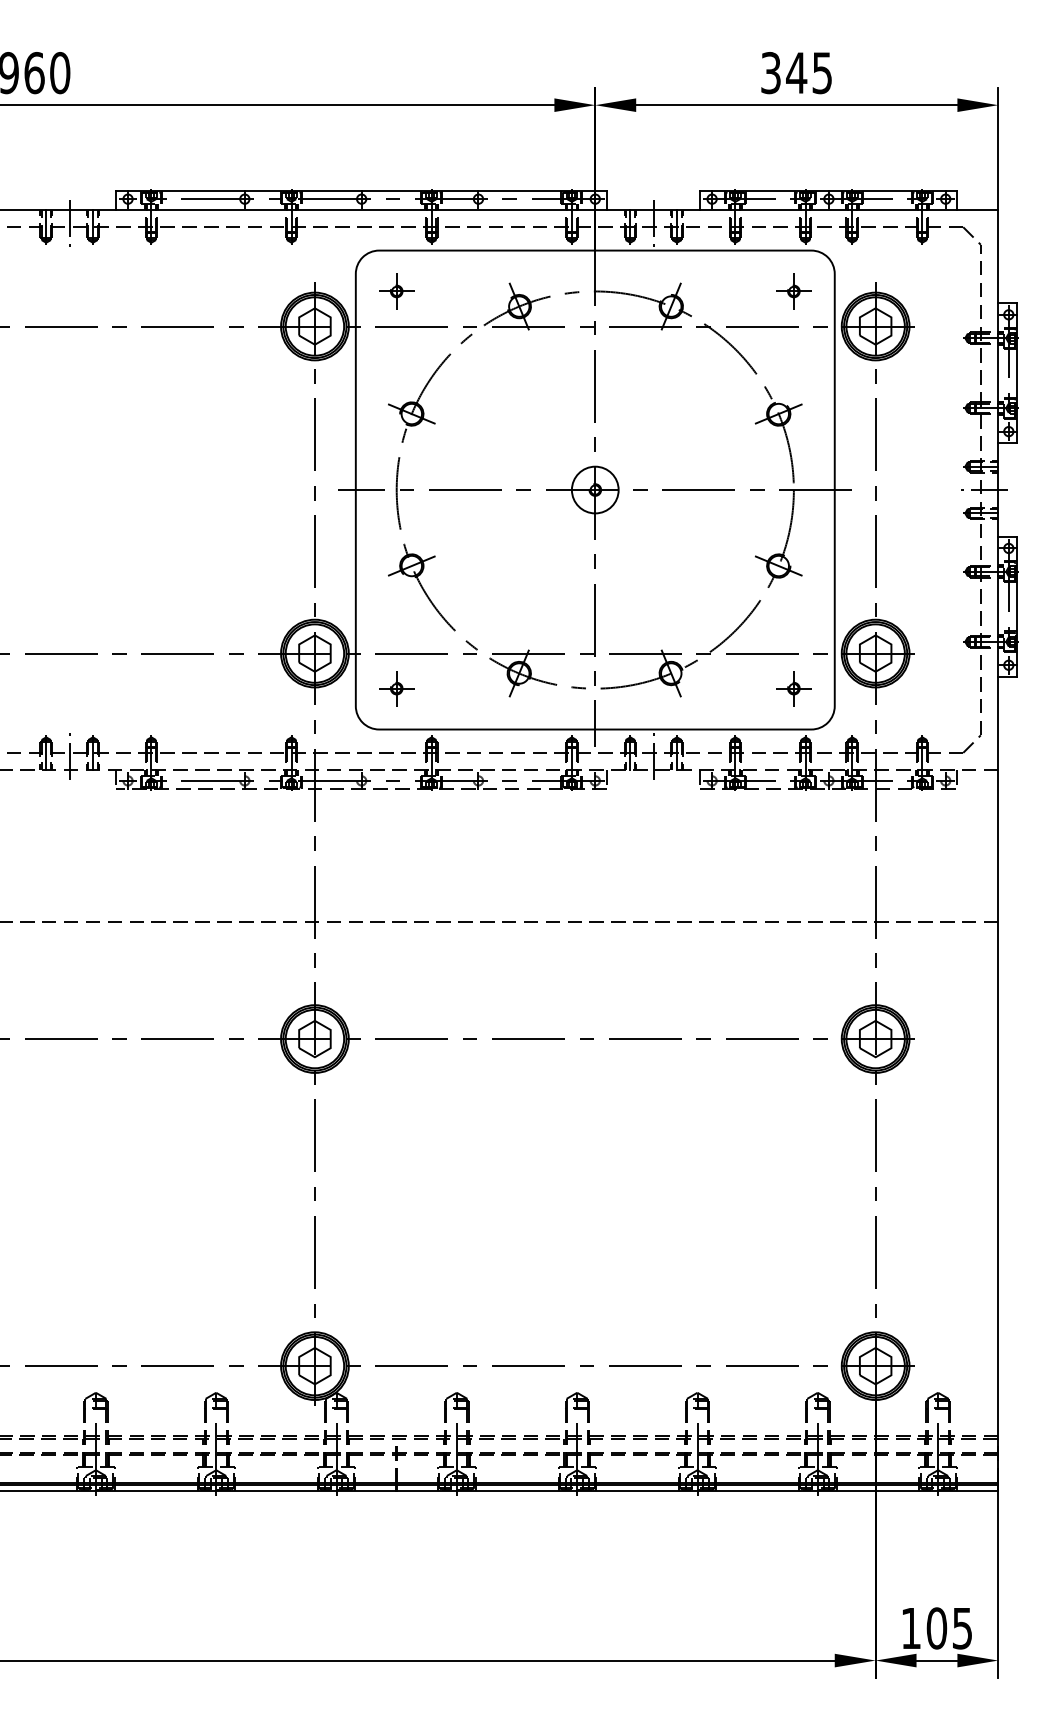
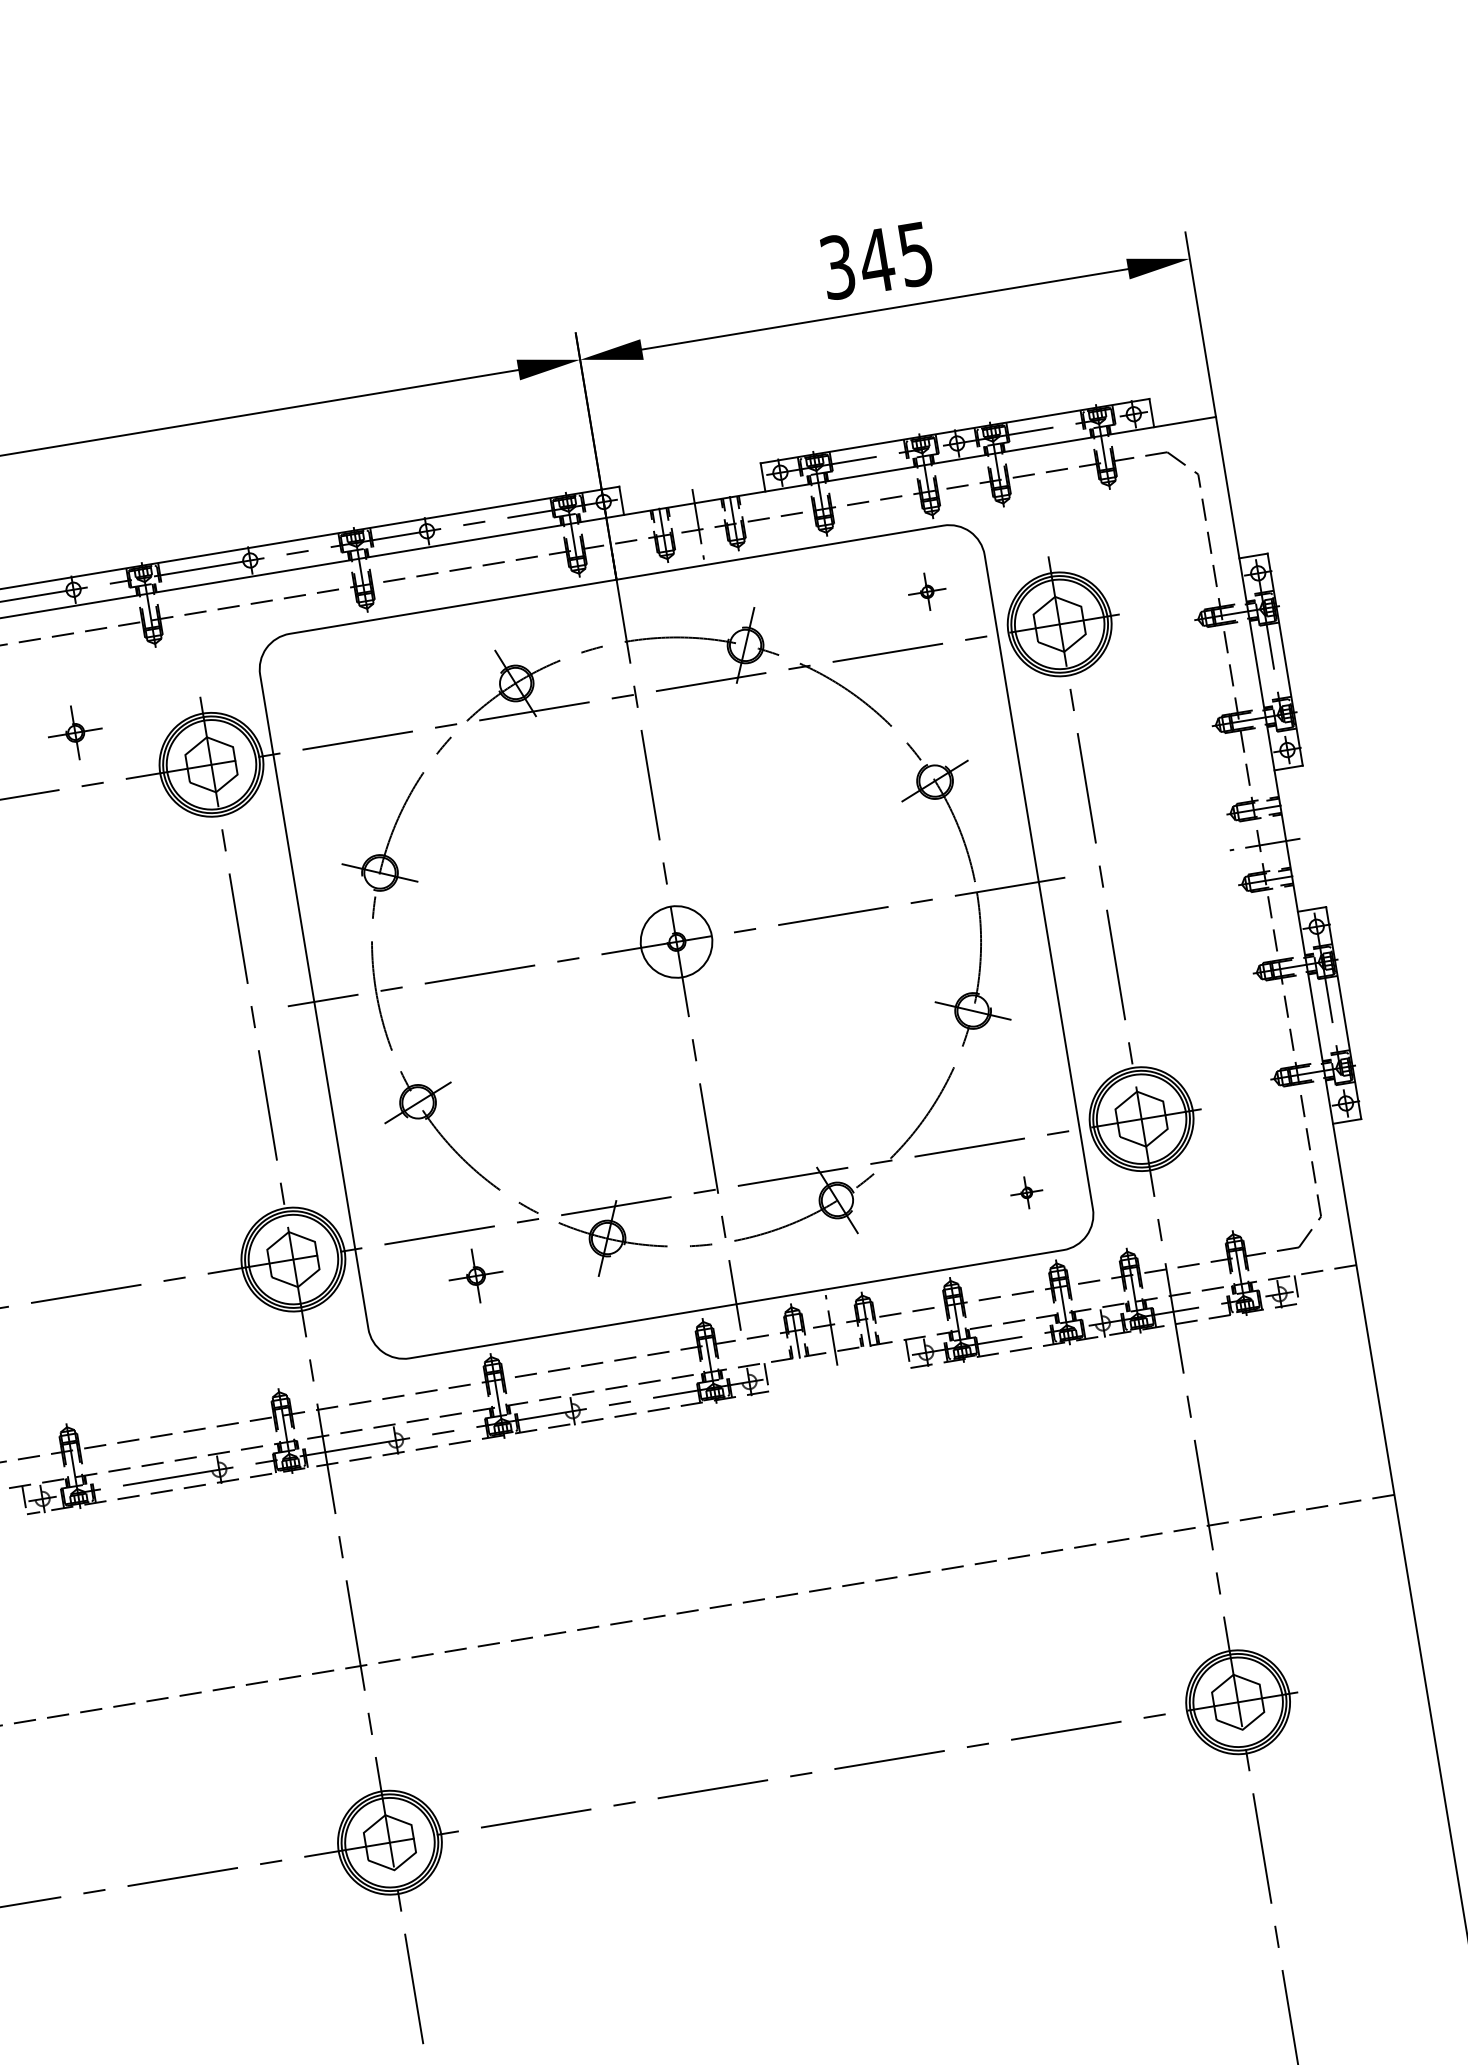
part: (396, 291) -> (75, 732), moved
part: (793, 291) -> (926, 591), size x0.7
part: (396, 688) -> (475, 1275), moved
part: (793, 688) -> (1026, 1192), size x0.6

